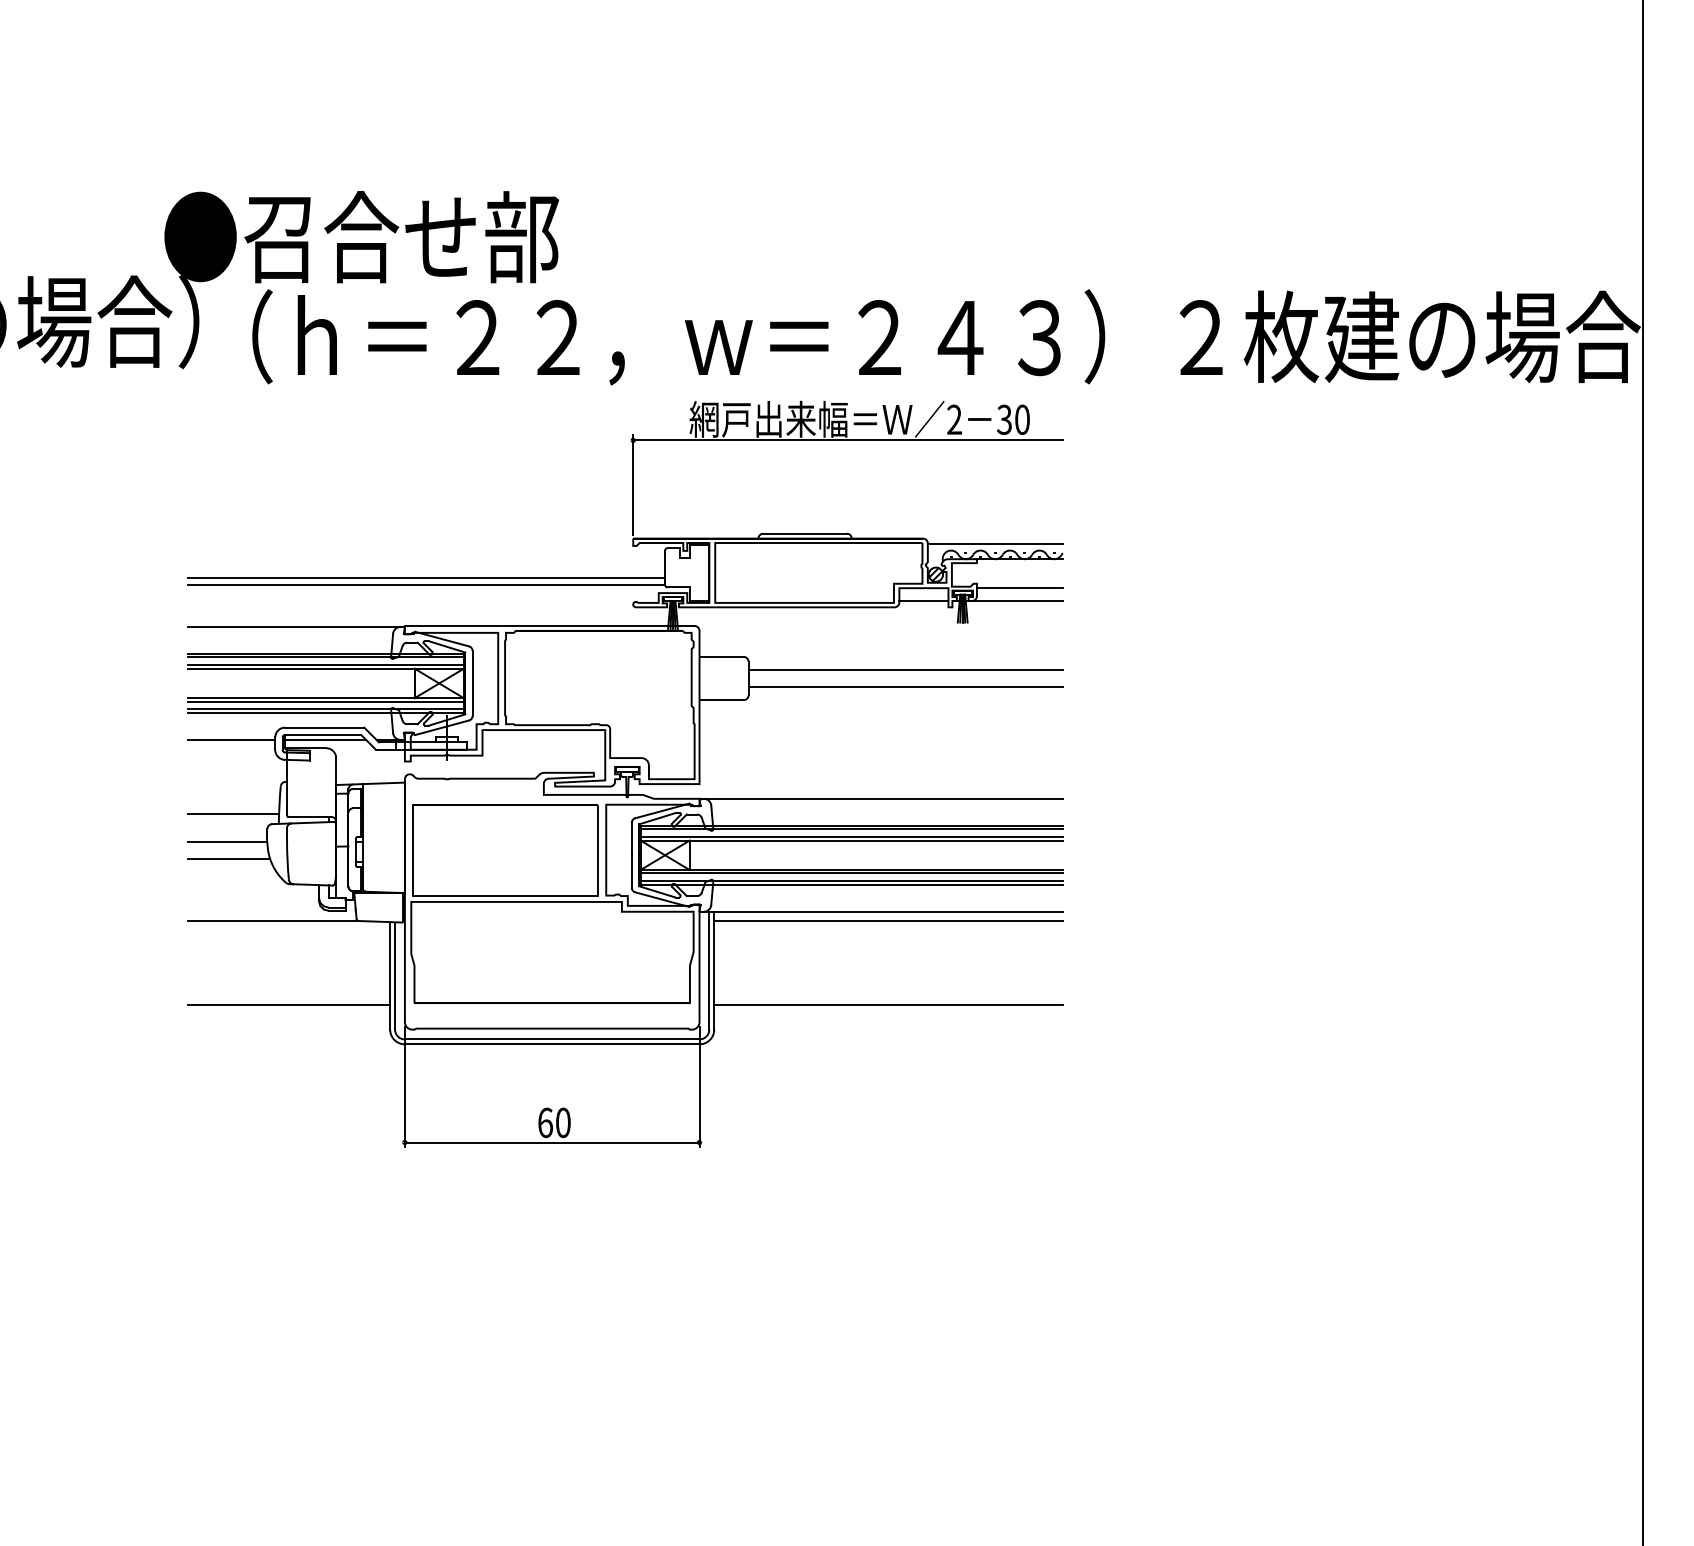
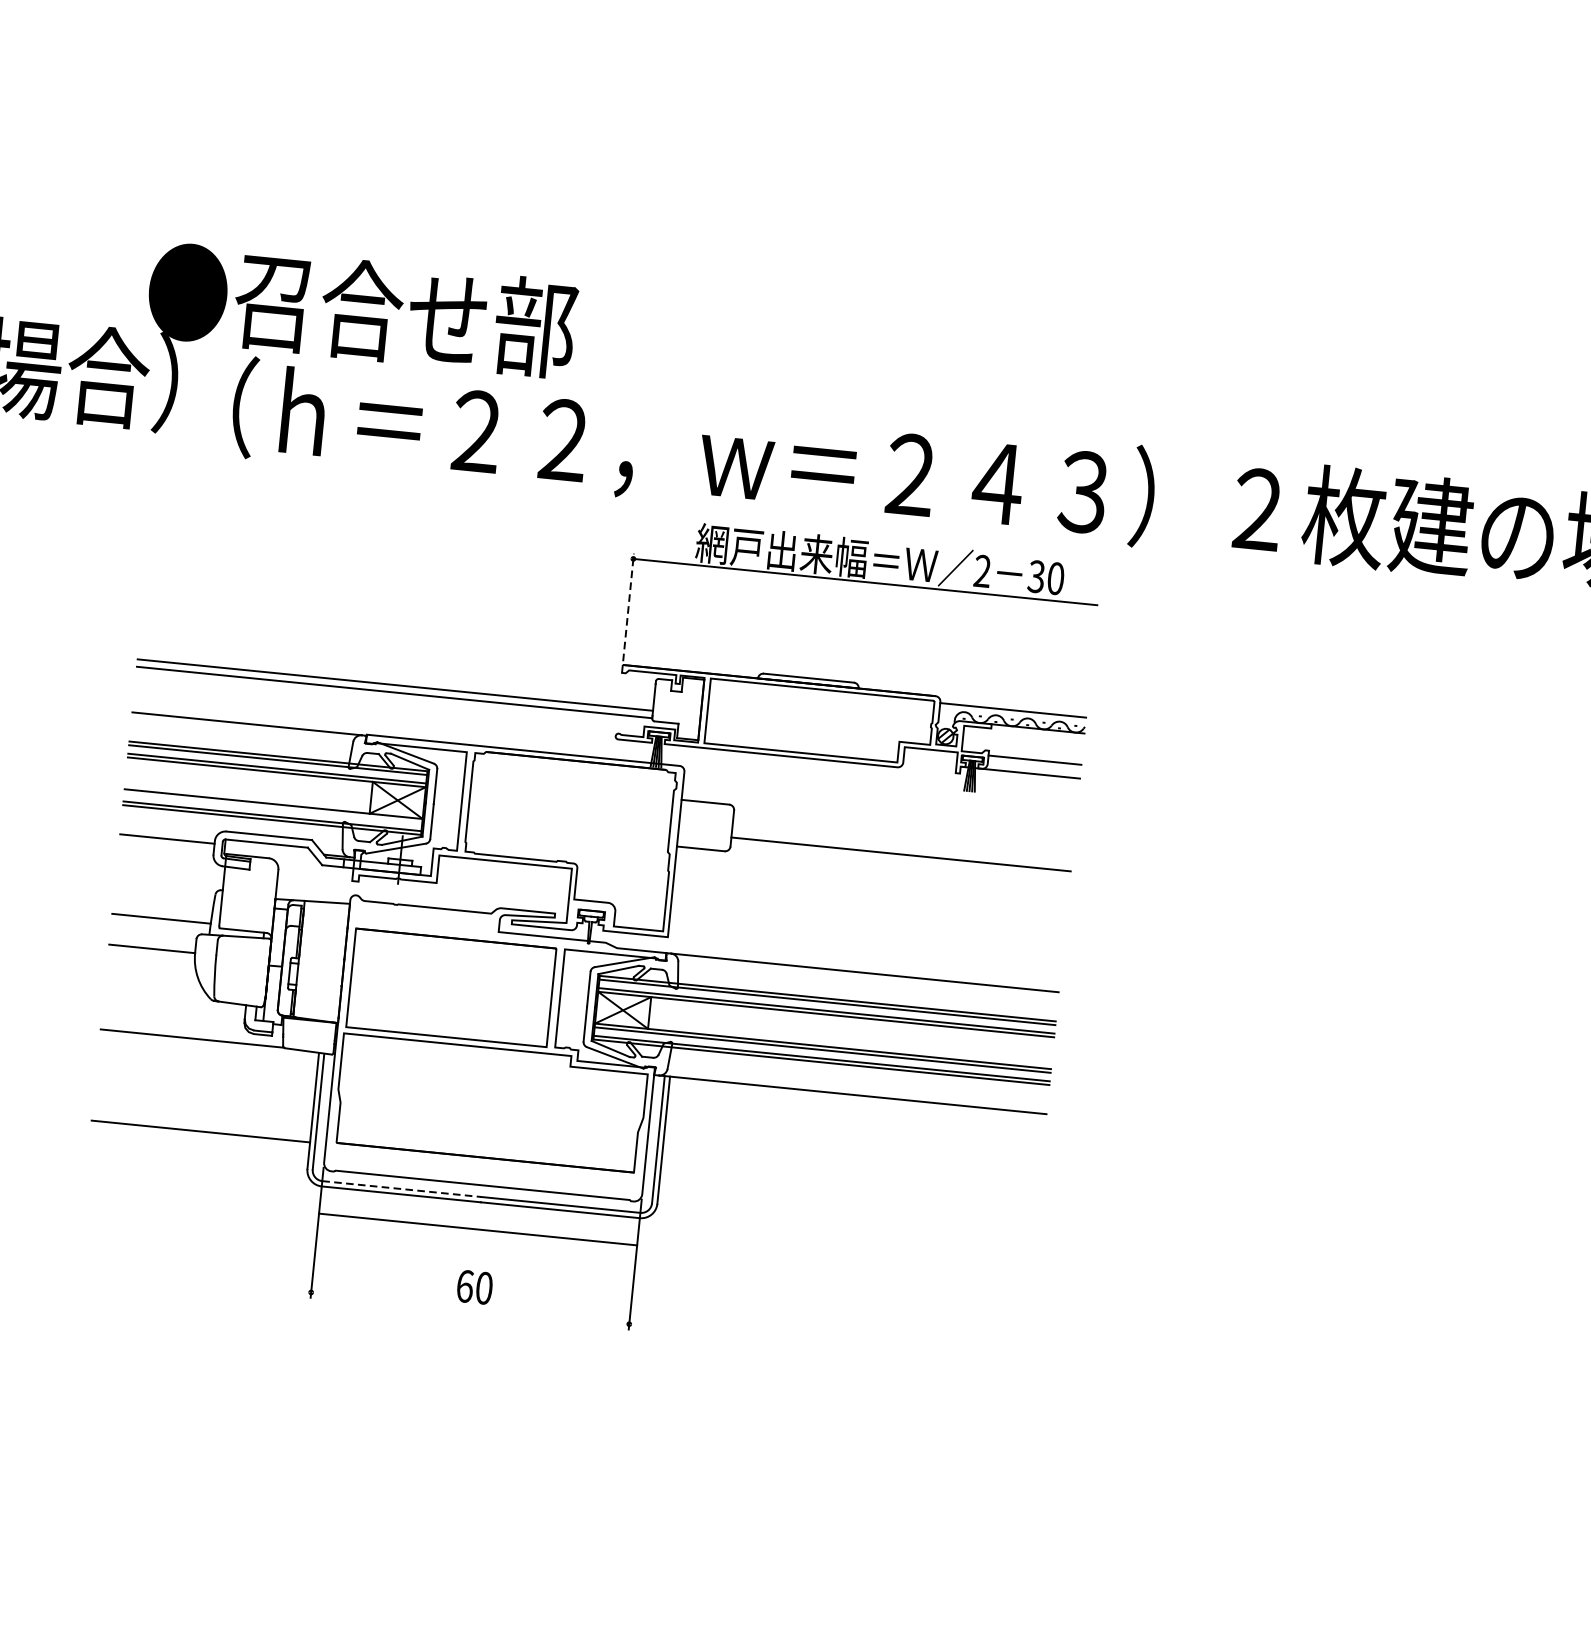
line: (633, 485) -> (628, 607), solid -> dashed
line: (923, 600) -> (929, 763), removed
line: (905, 670) -> (902, 836), removed
line: (325, 701) -> (272, 807), removed
line: (325, 739) -> (268, 848), removed
line: (228, 858) -> (151, 966), removed
line: (888, 920) -> (857, 1104), removed
line: (888, 1005) -> (848, 1196), removed
line: (478, 1039) -> (401, 1189), solid -> dashed
line: (551, 1142) -> (477, 1229), moved

